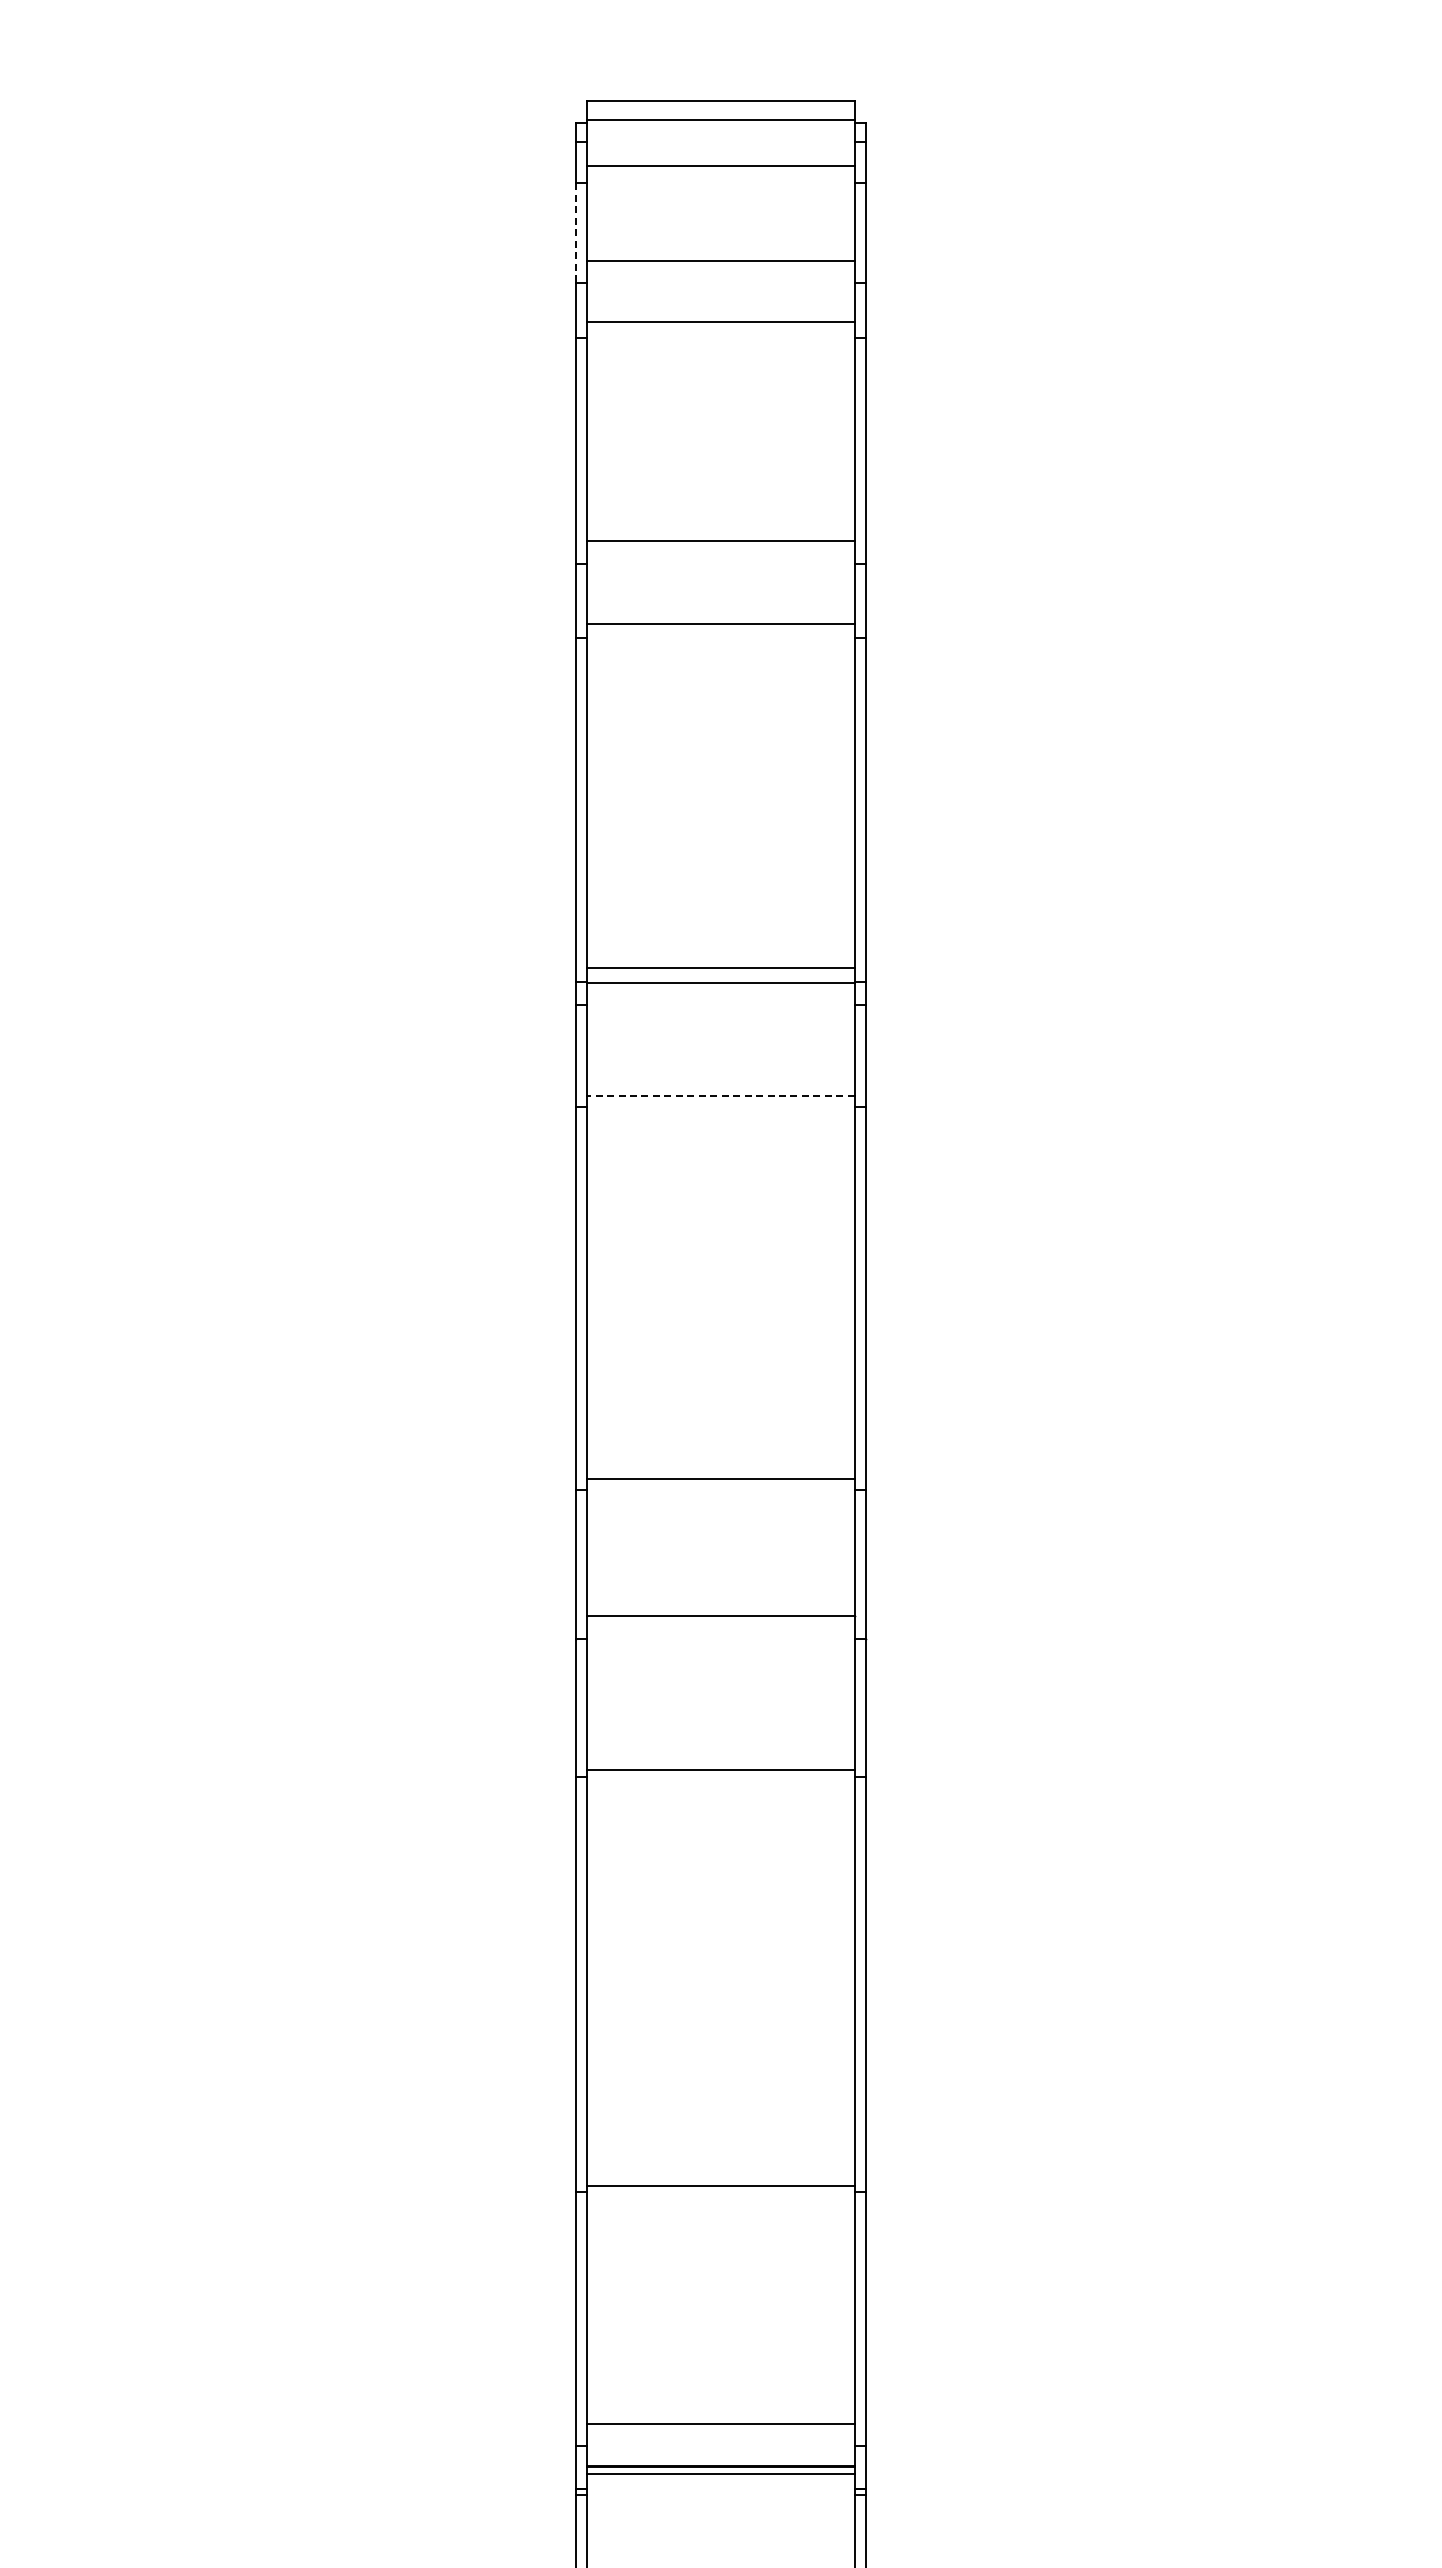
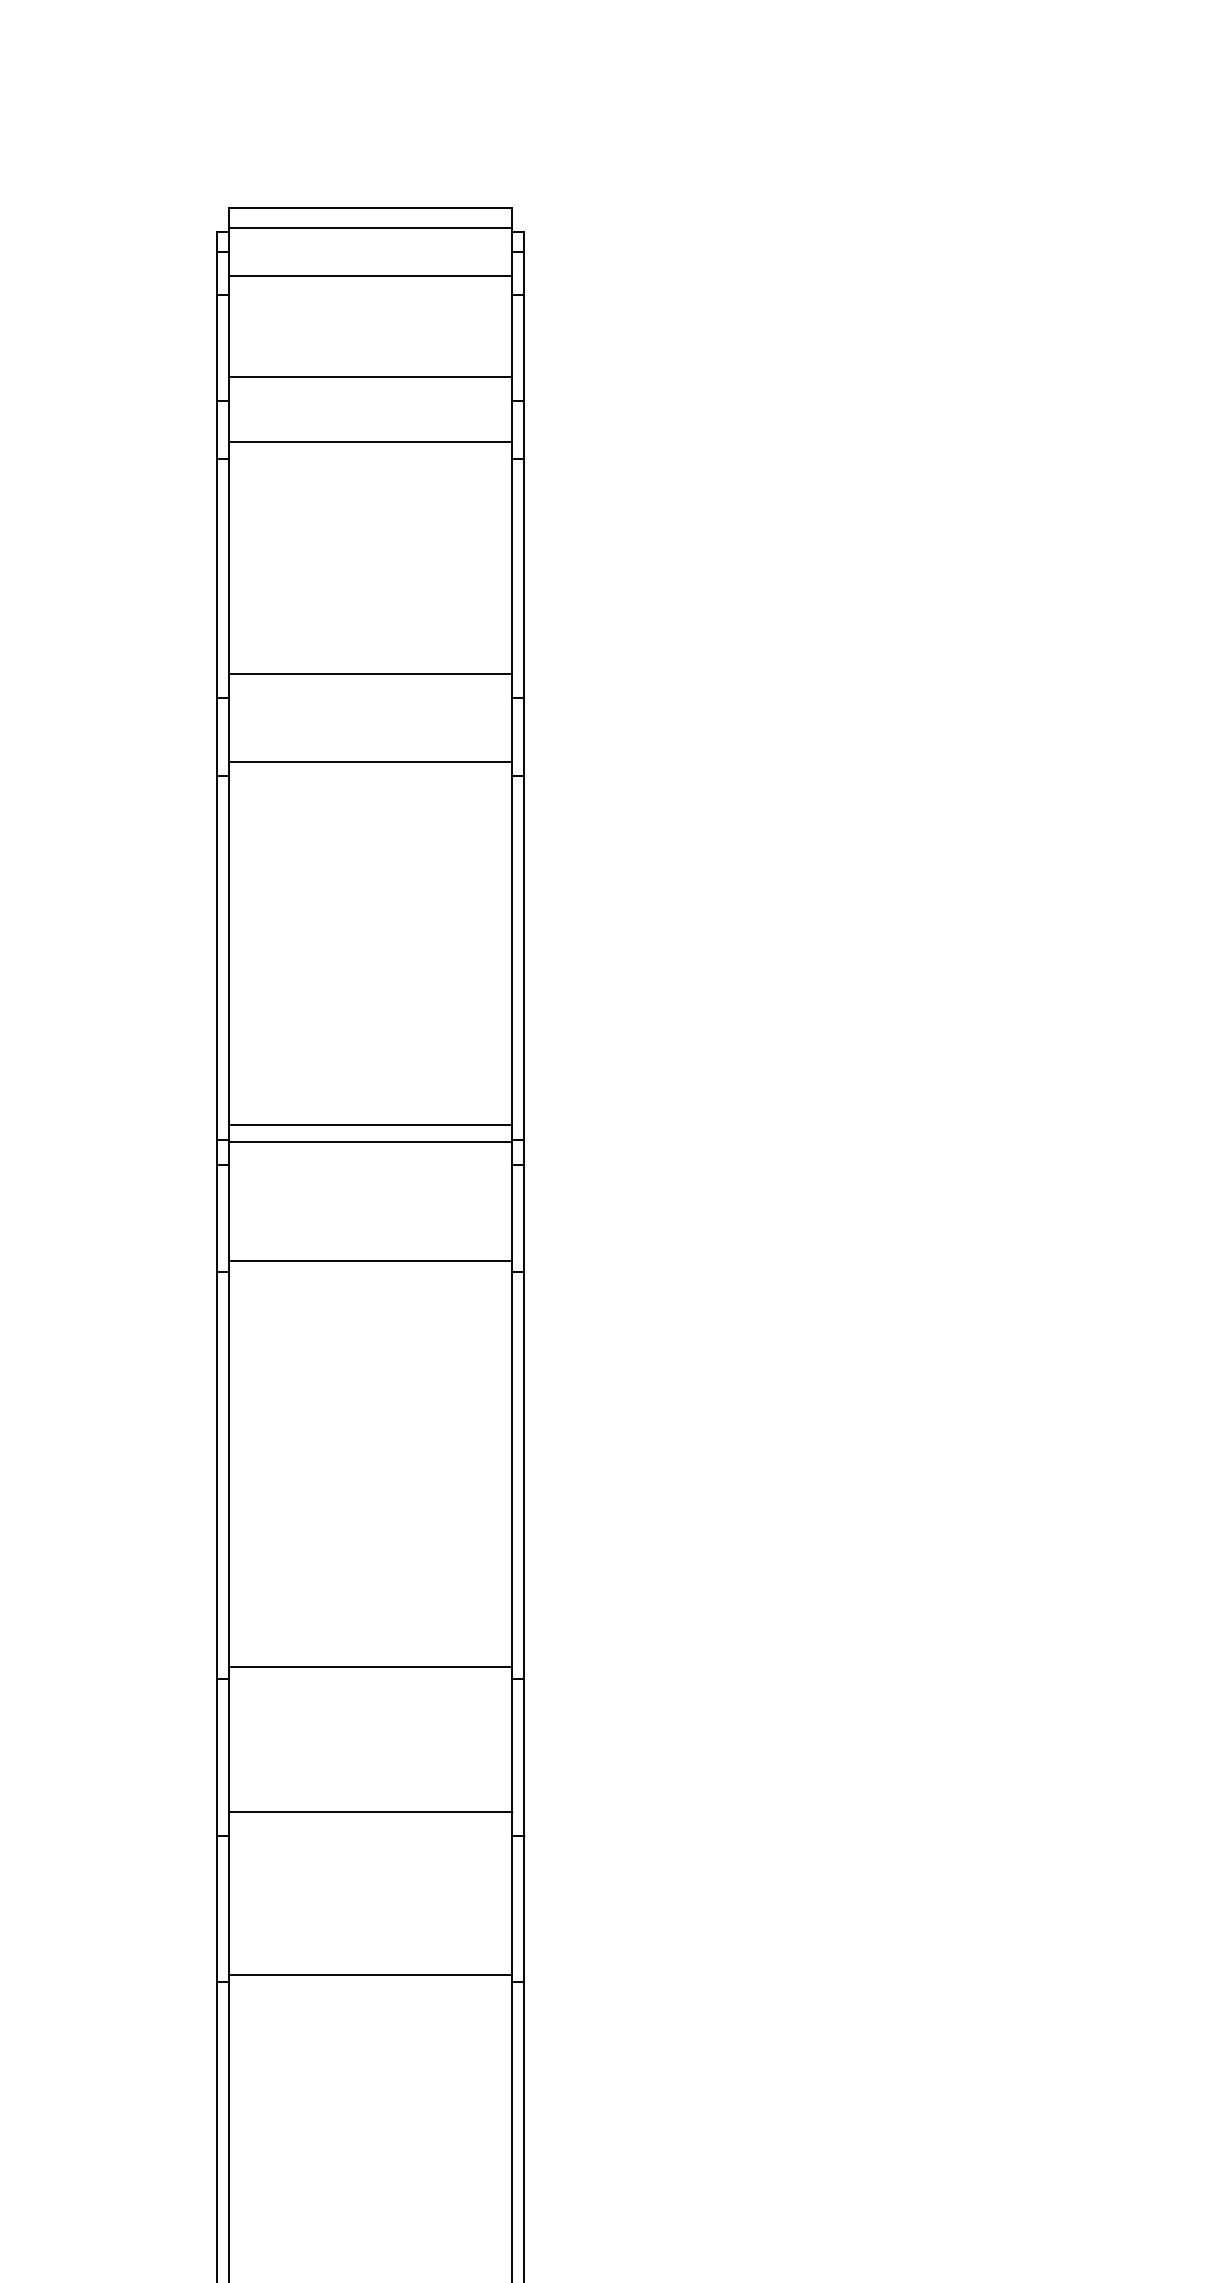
line: (576, 233) -> (217, 348), dashed -> solid
line: (720, 1095) -> (370, 1260), dashed -> solid

